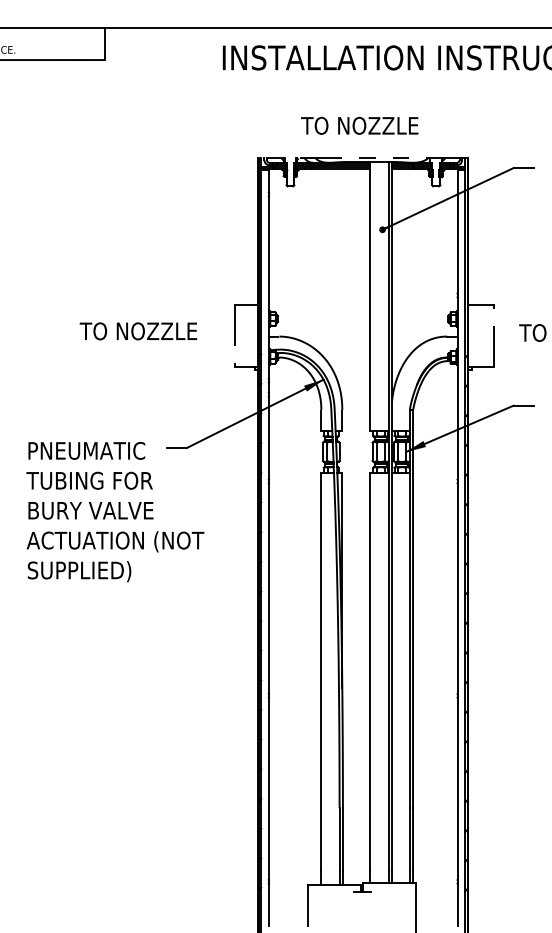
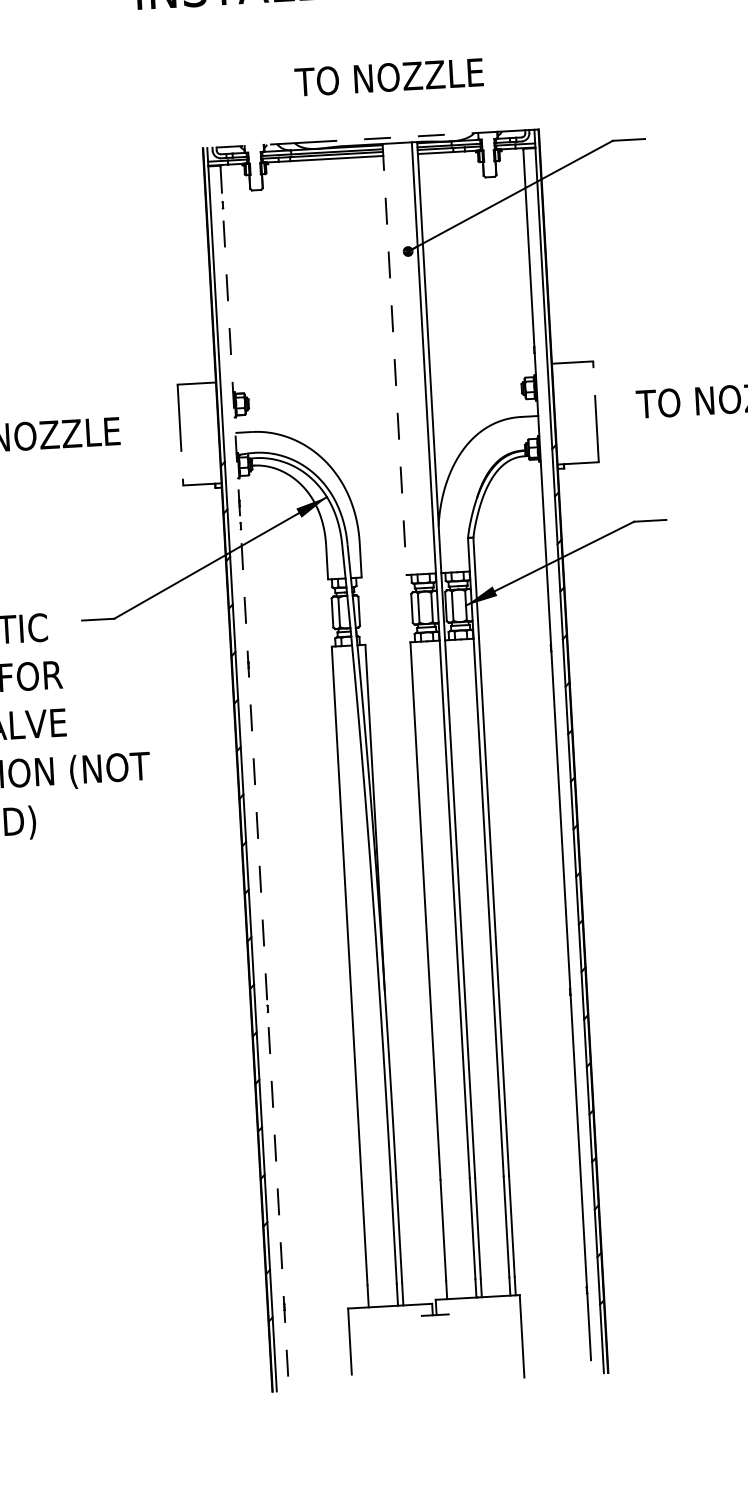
text: (359, 125) -> (388, 76), moved
line: (370, 296) -> (394, 359), solid -> dashed
line: (268, 548) -> (253, 772), solid -> dashed

